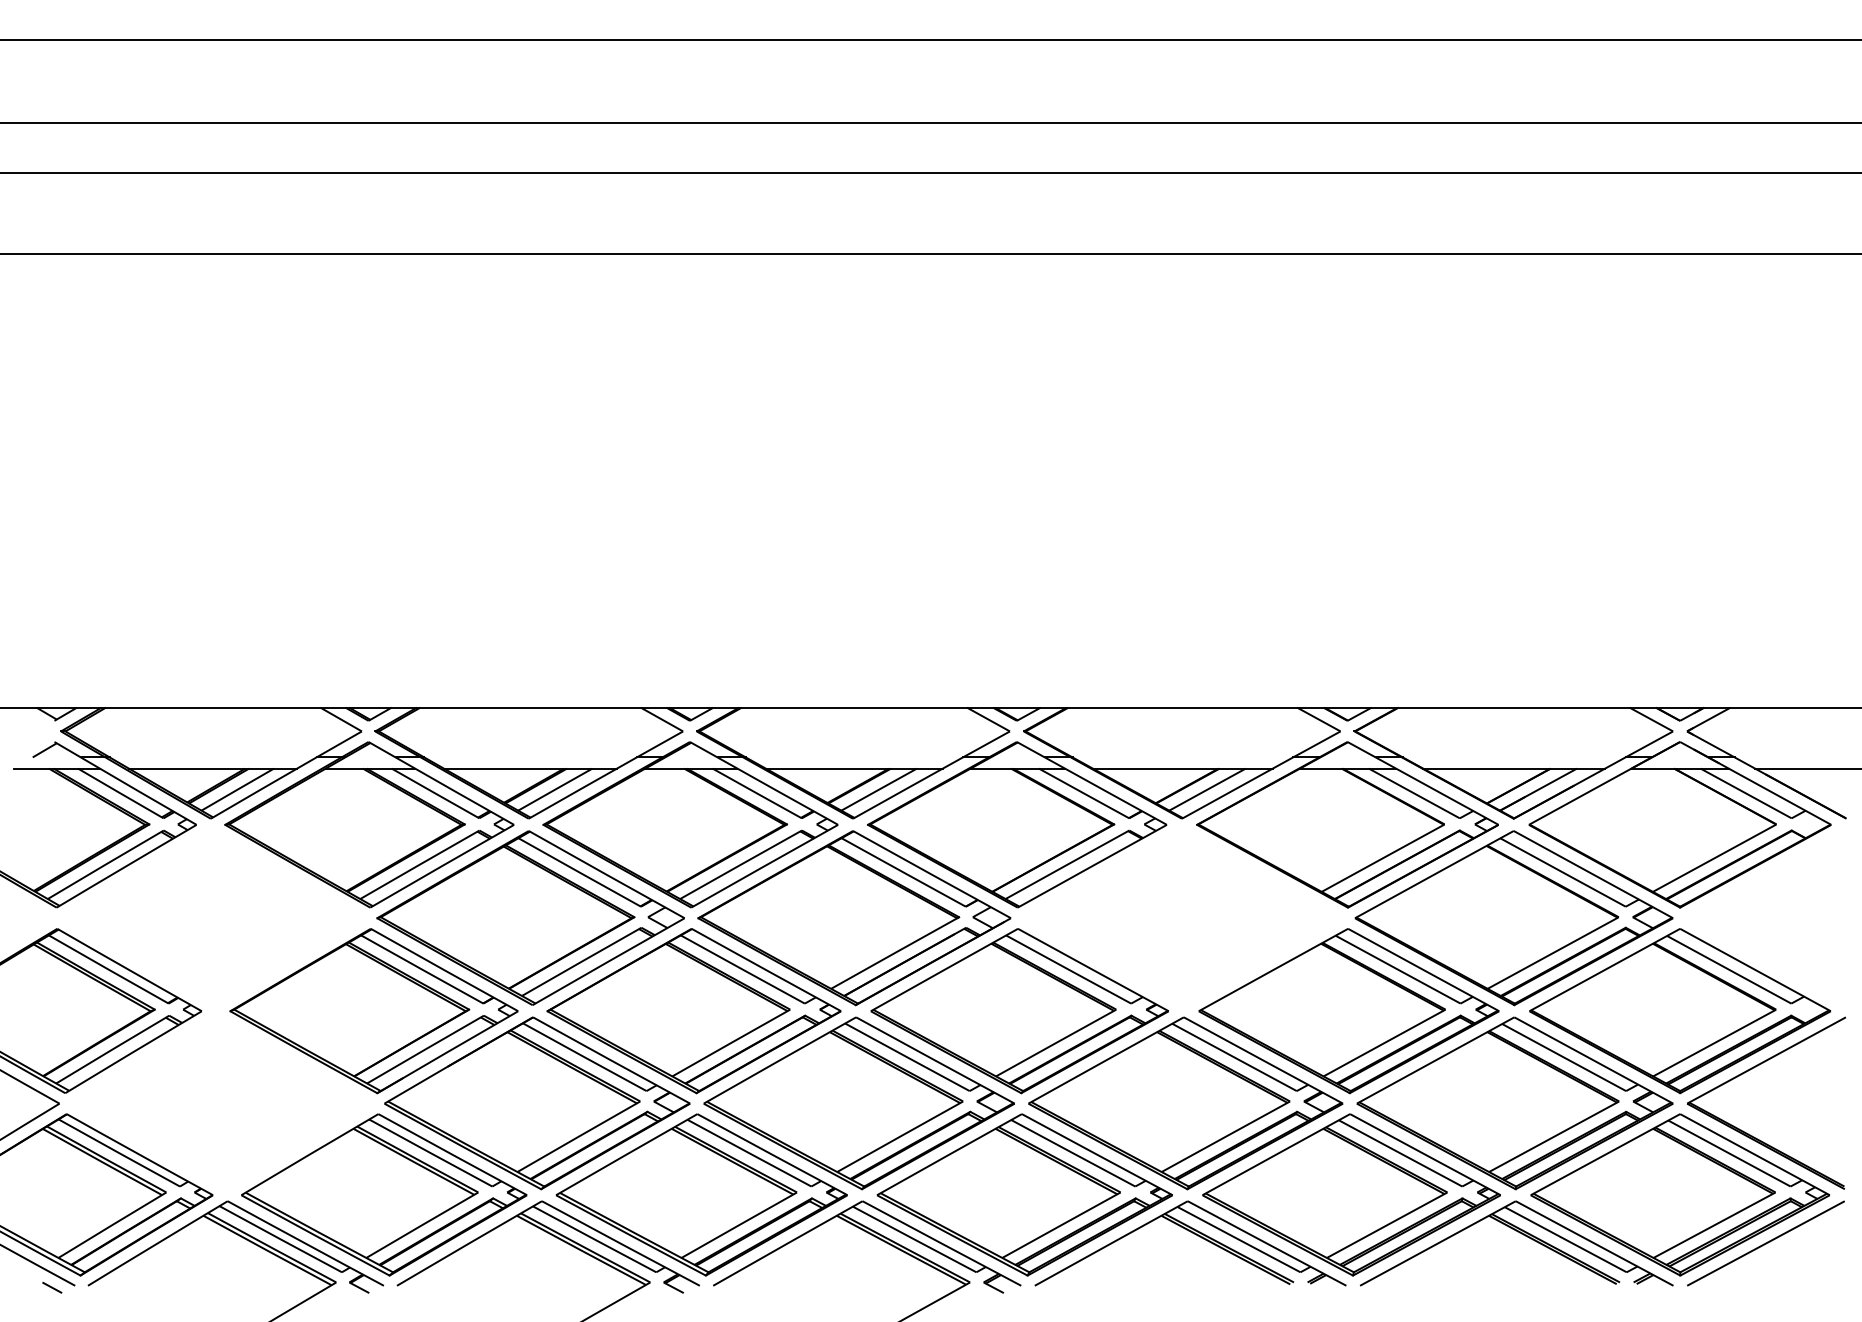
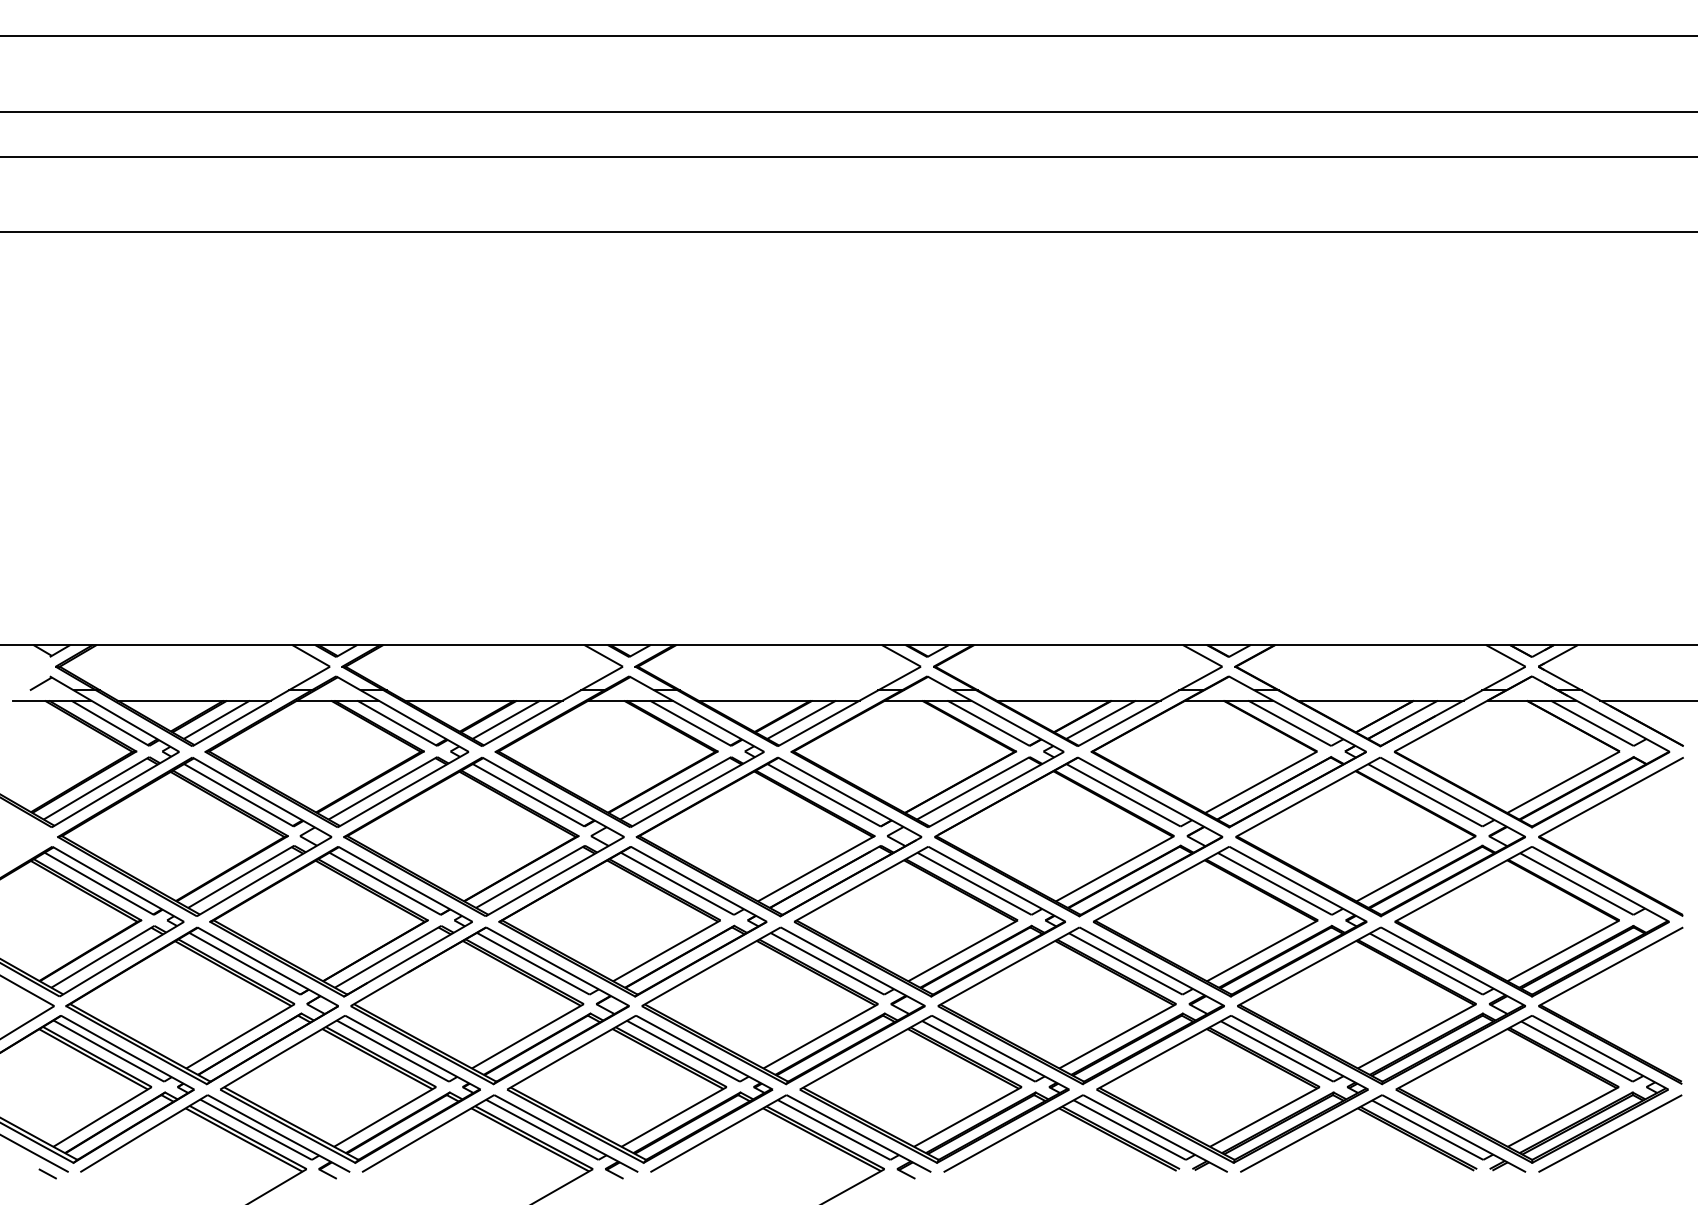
part: (1749, 885) -> (1595, 807), added
part: (213, 917) -> (194, 836), added
part: (1182, 918) -> (1078, 837), added
part: (221, 1103) -> (202, 1005), added

